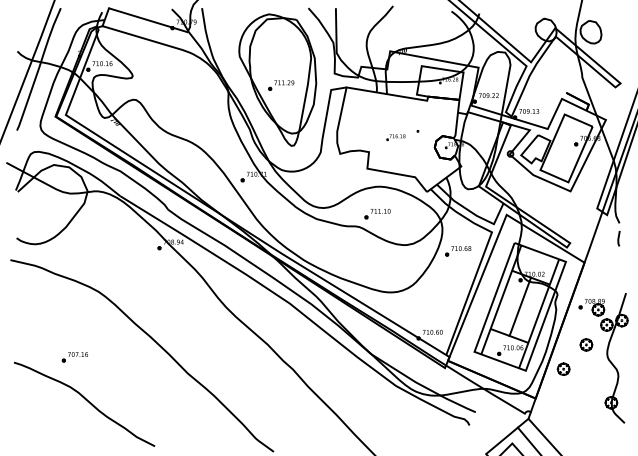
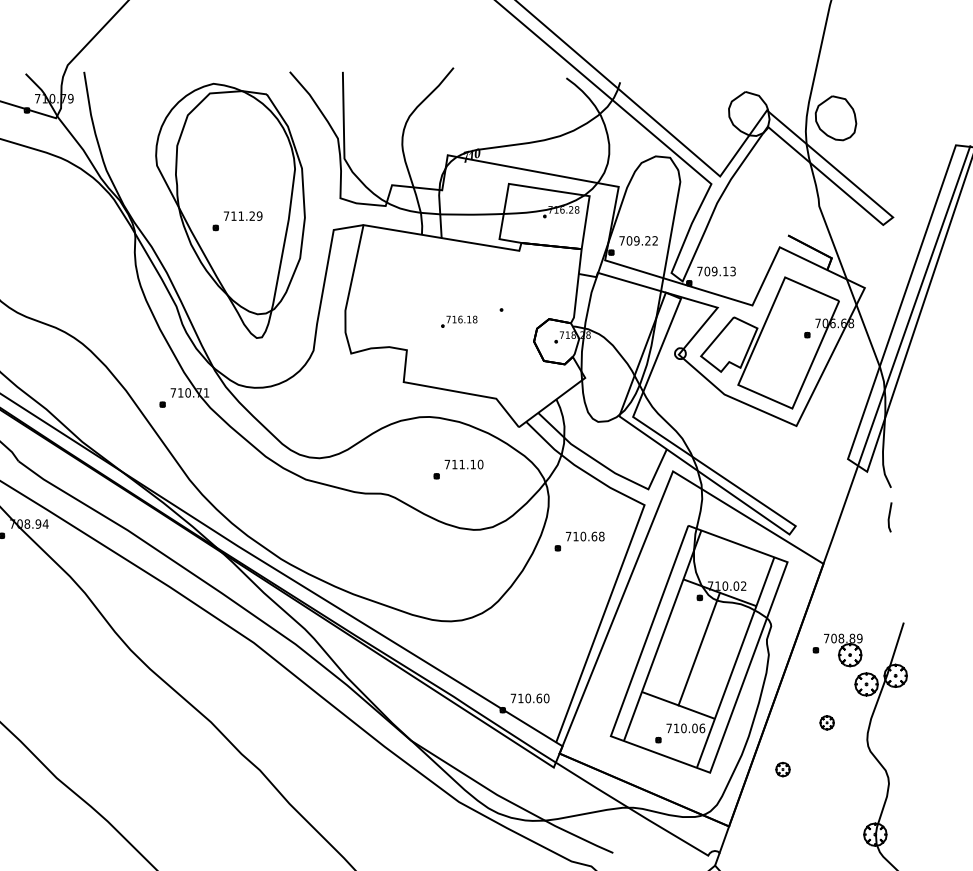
part: (377, 214) -> (458, 470), moved
part: (586, 344) -> (827, 721), size x0.6
part: (563, 368) -> (782, 768), size x0.6

